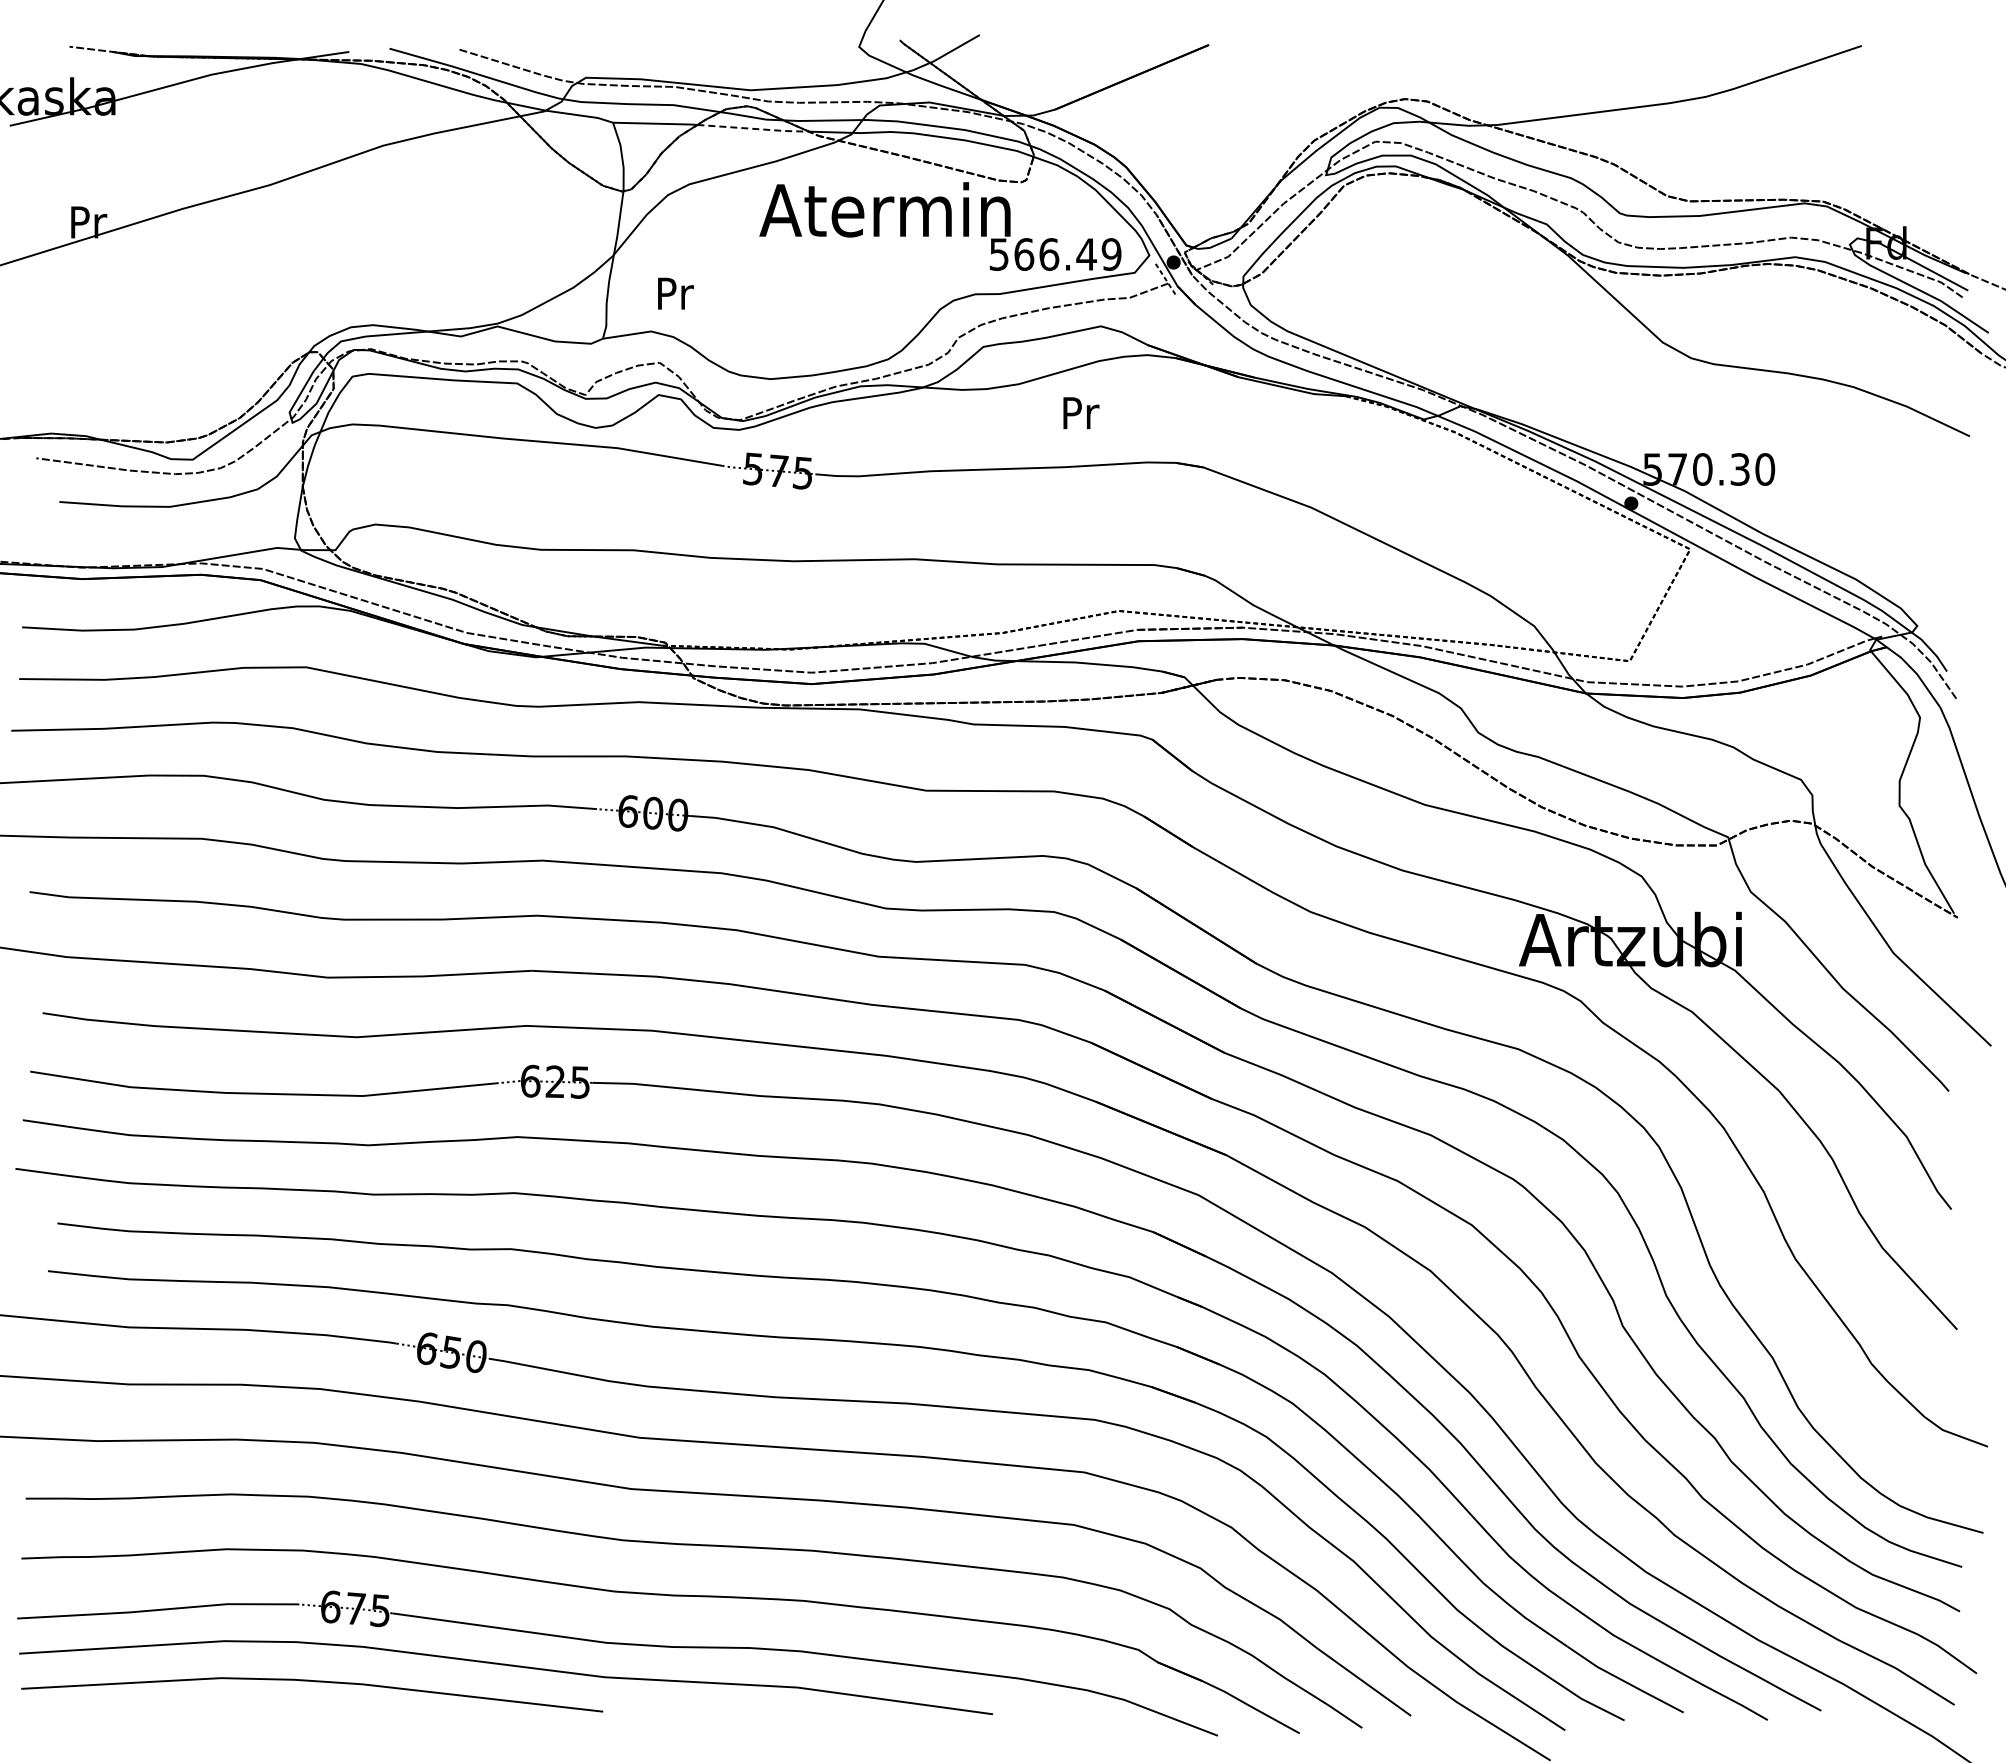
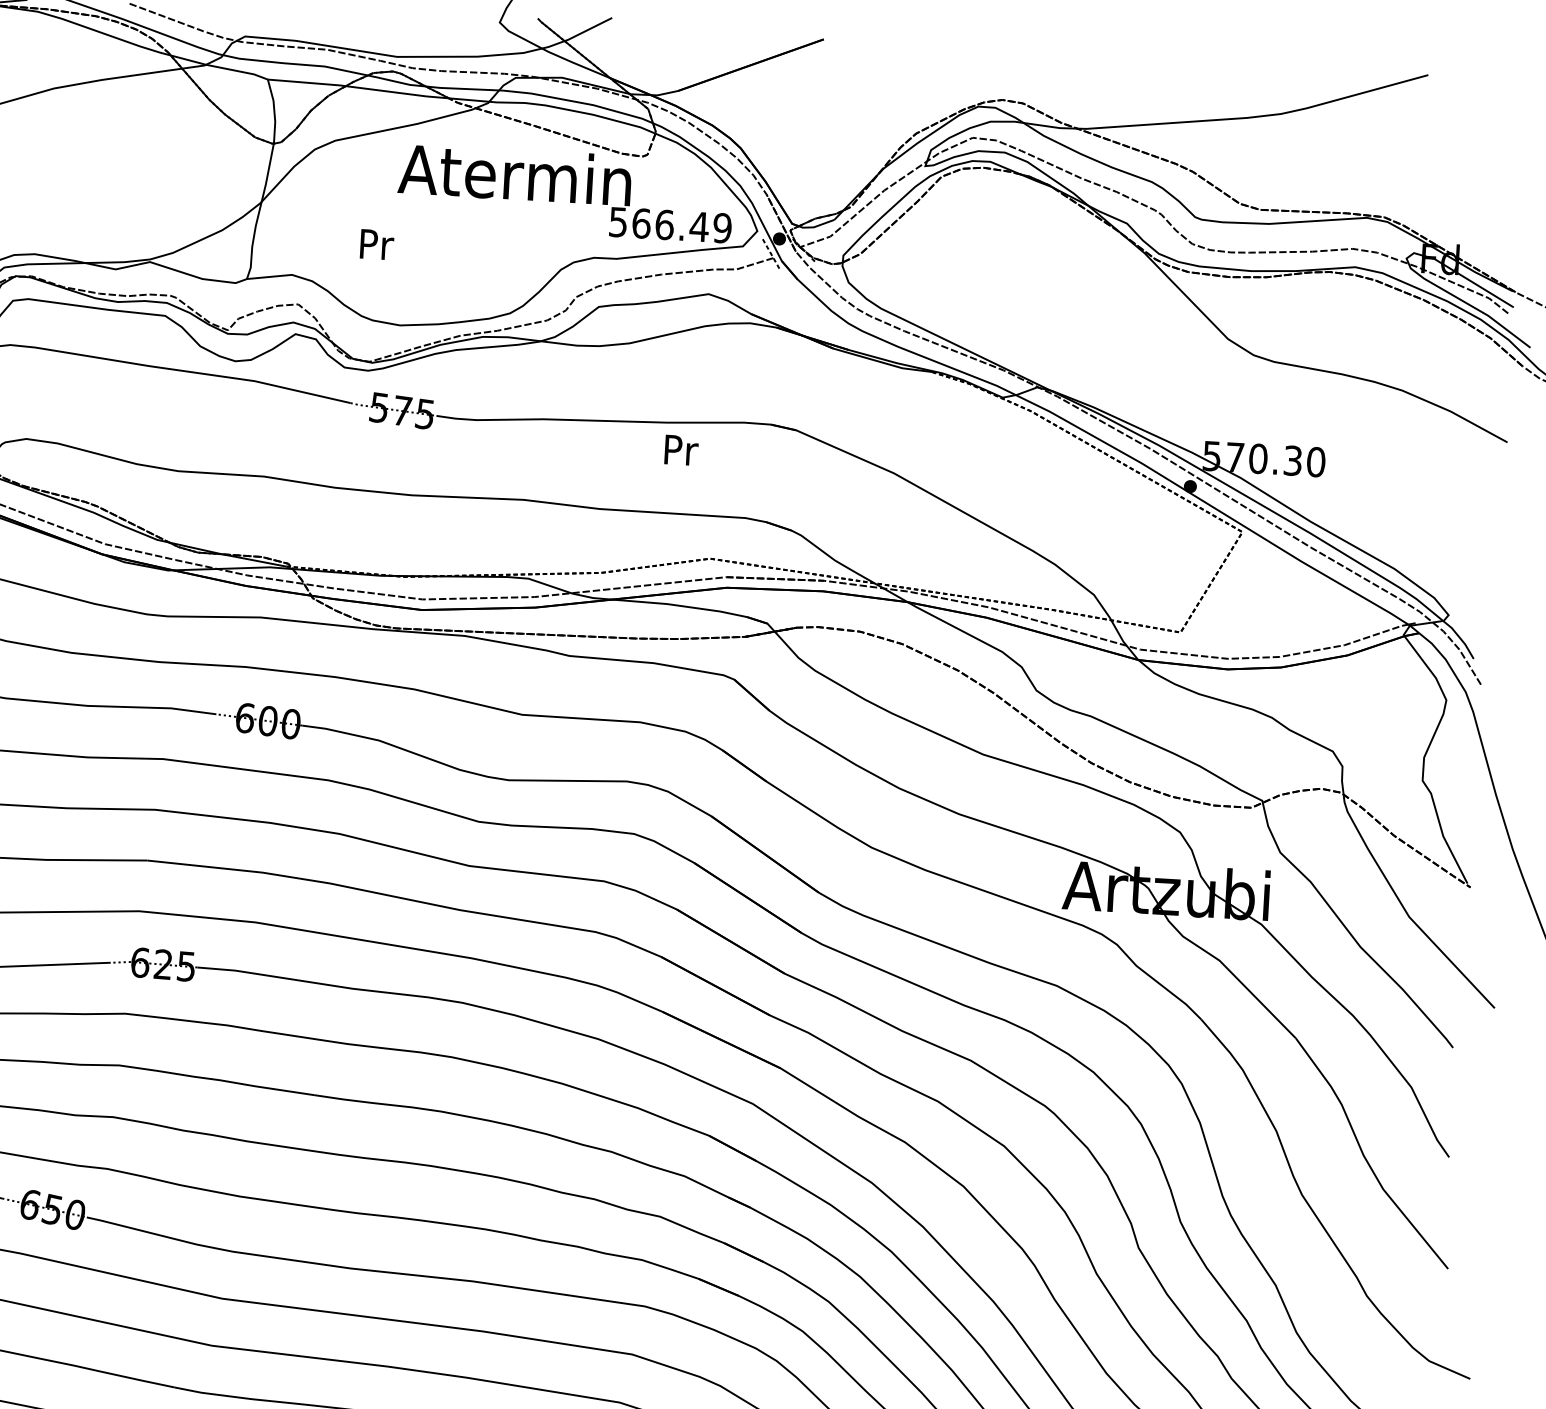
line: (753, 128) -> (397, 92), dashed -> solid
text: (675, 293) -> (376, 244), moved
text: (1081, 412) -> (681, 449), moved

